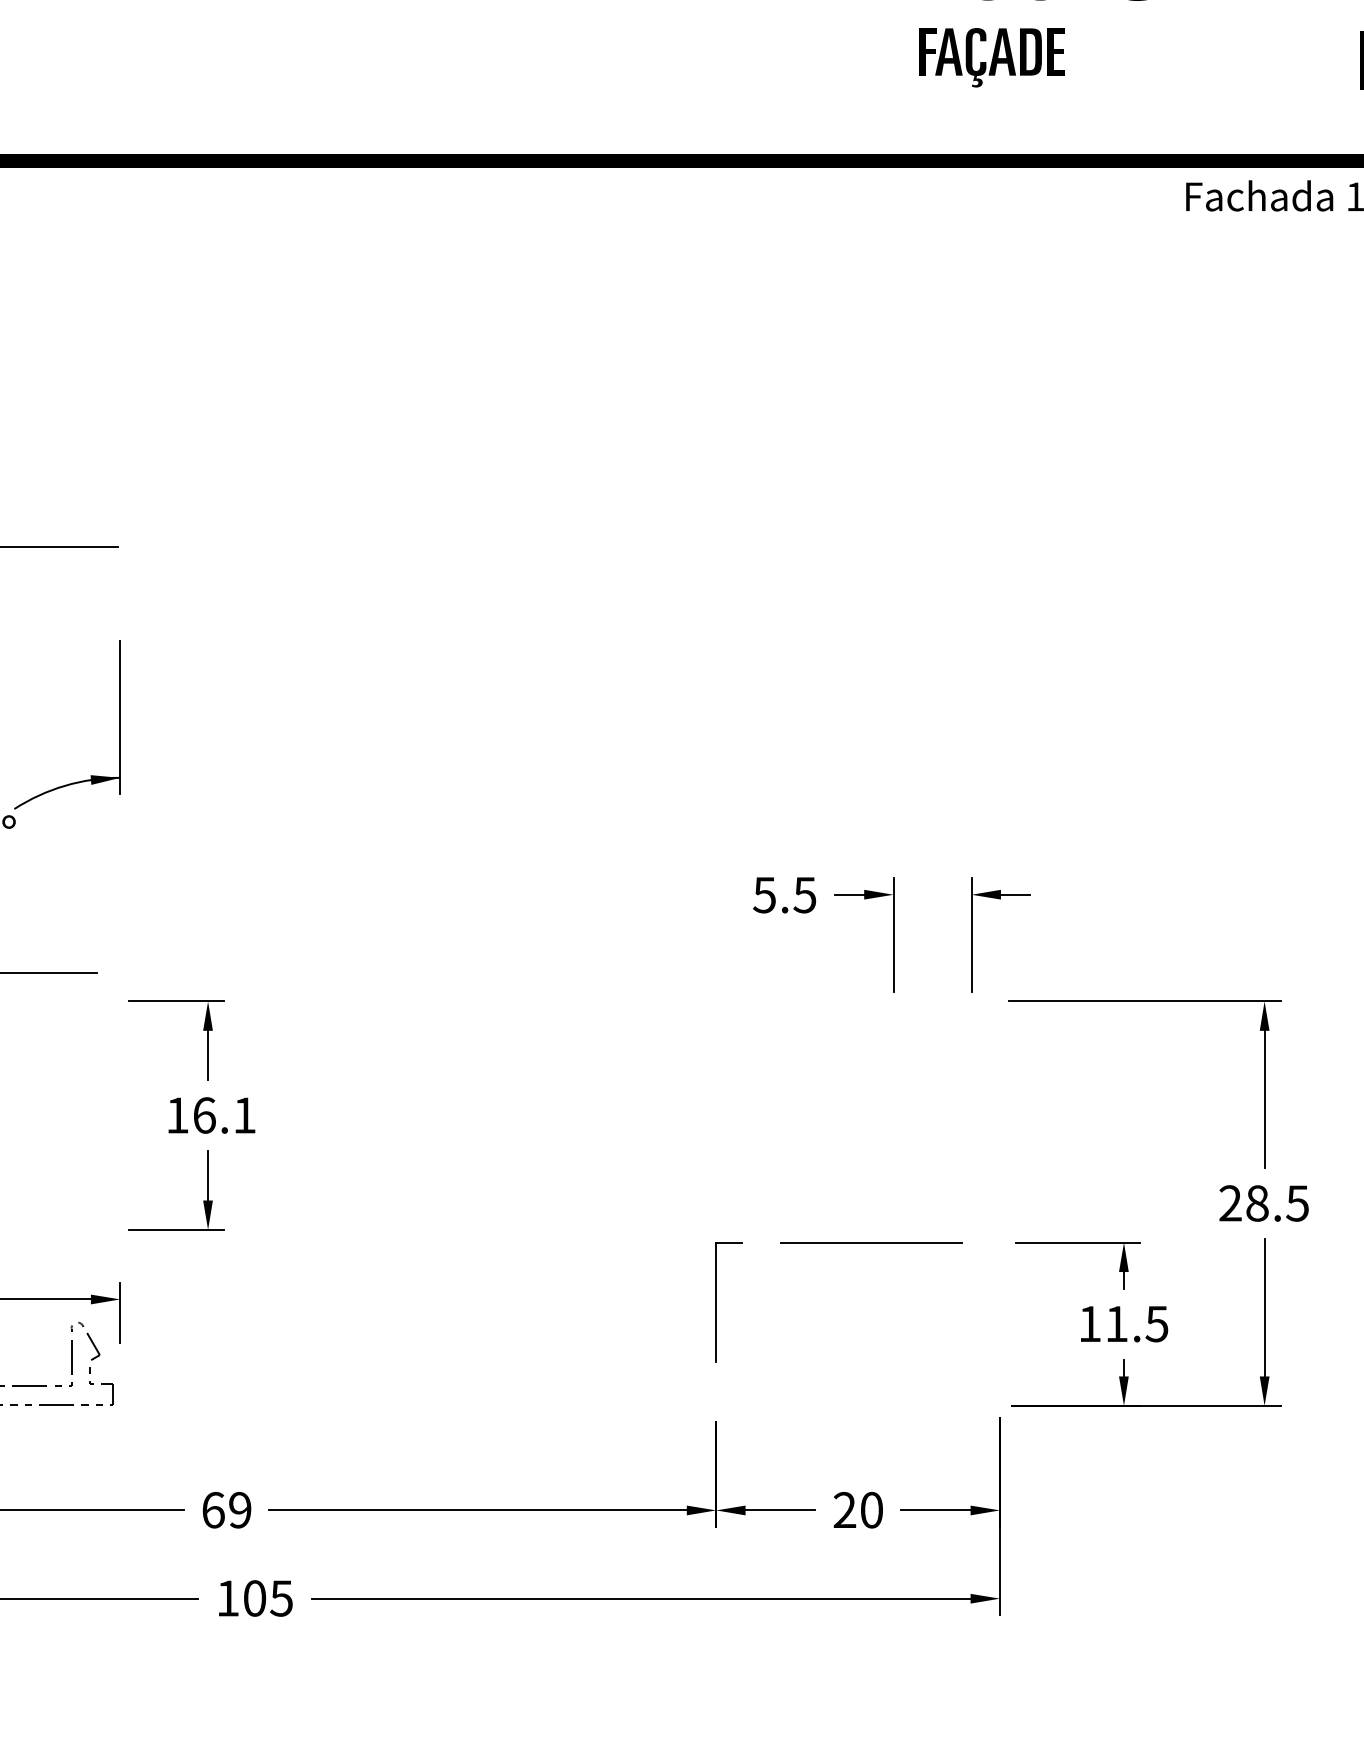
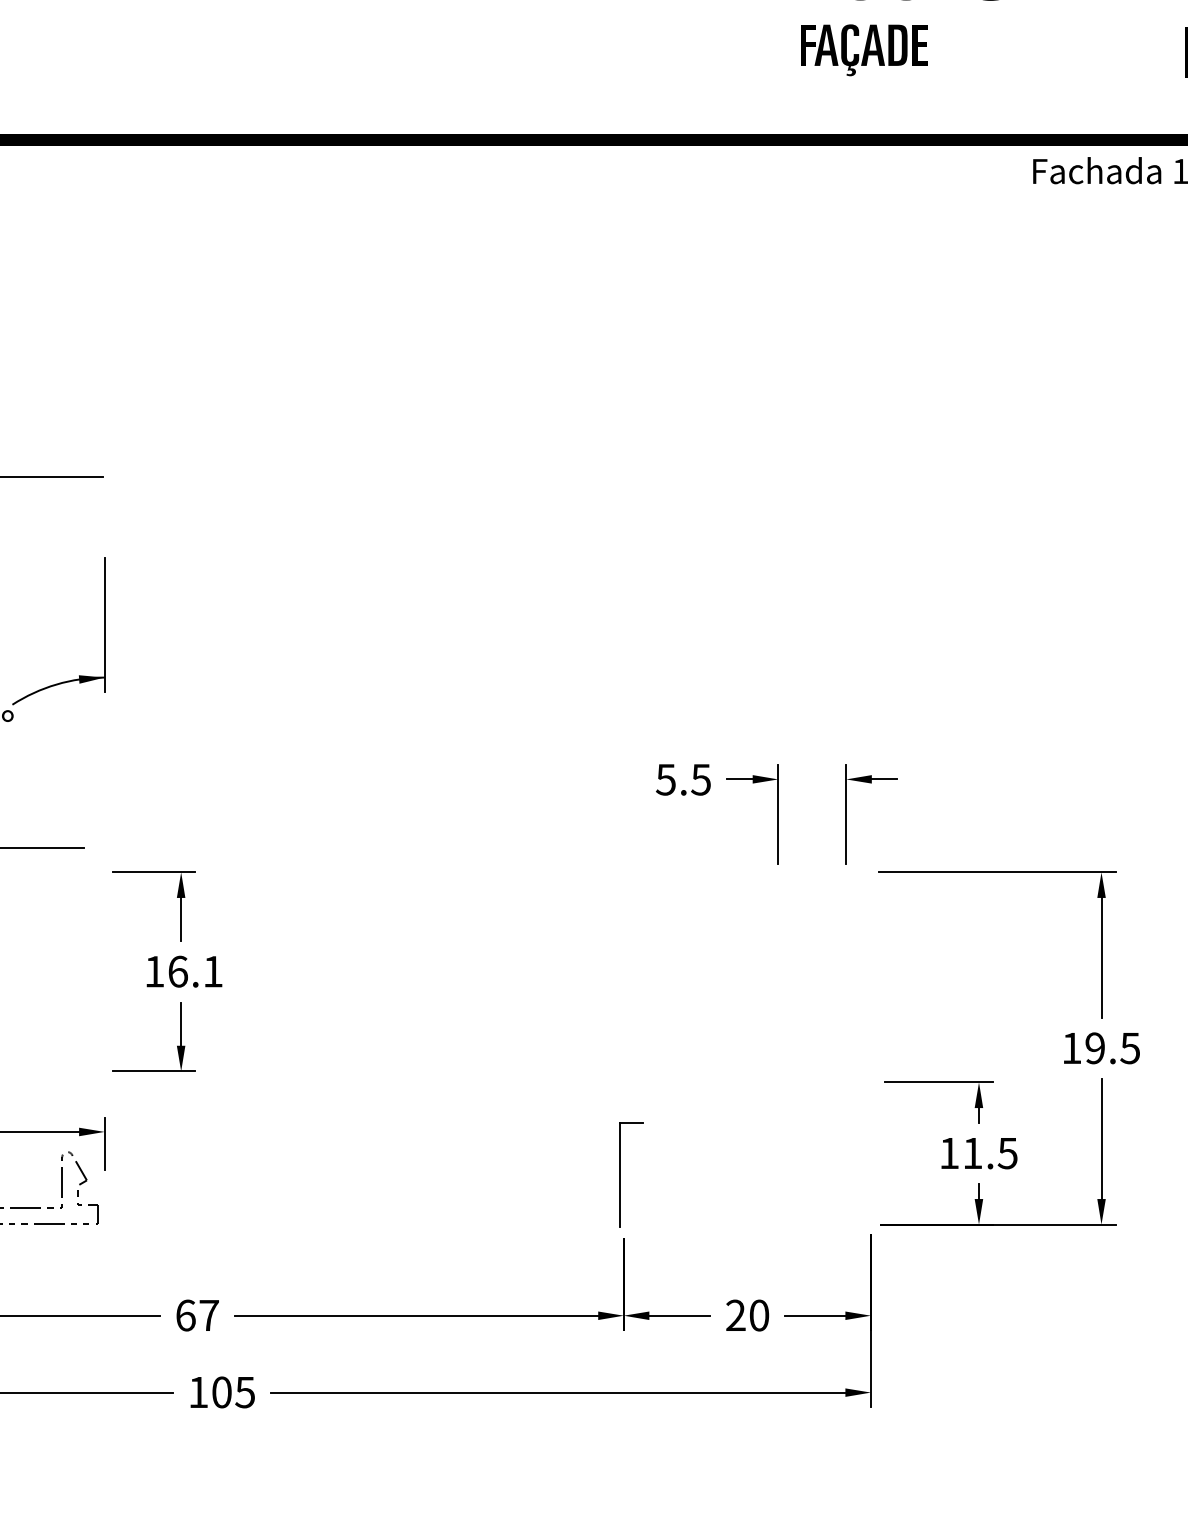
text: (1243, 1203) -> (1083, 1048), 28.5 -> 19.5
line: (871, 1242) -> (759, 1082), removed
part: (716, 1302) -> (620, 1175), moved
text: (240, 1510) -> (209, 1315), 69 -> 67

